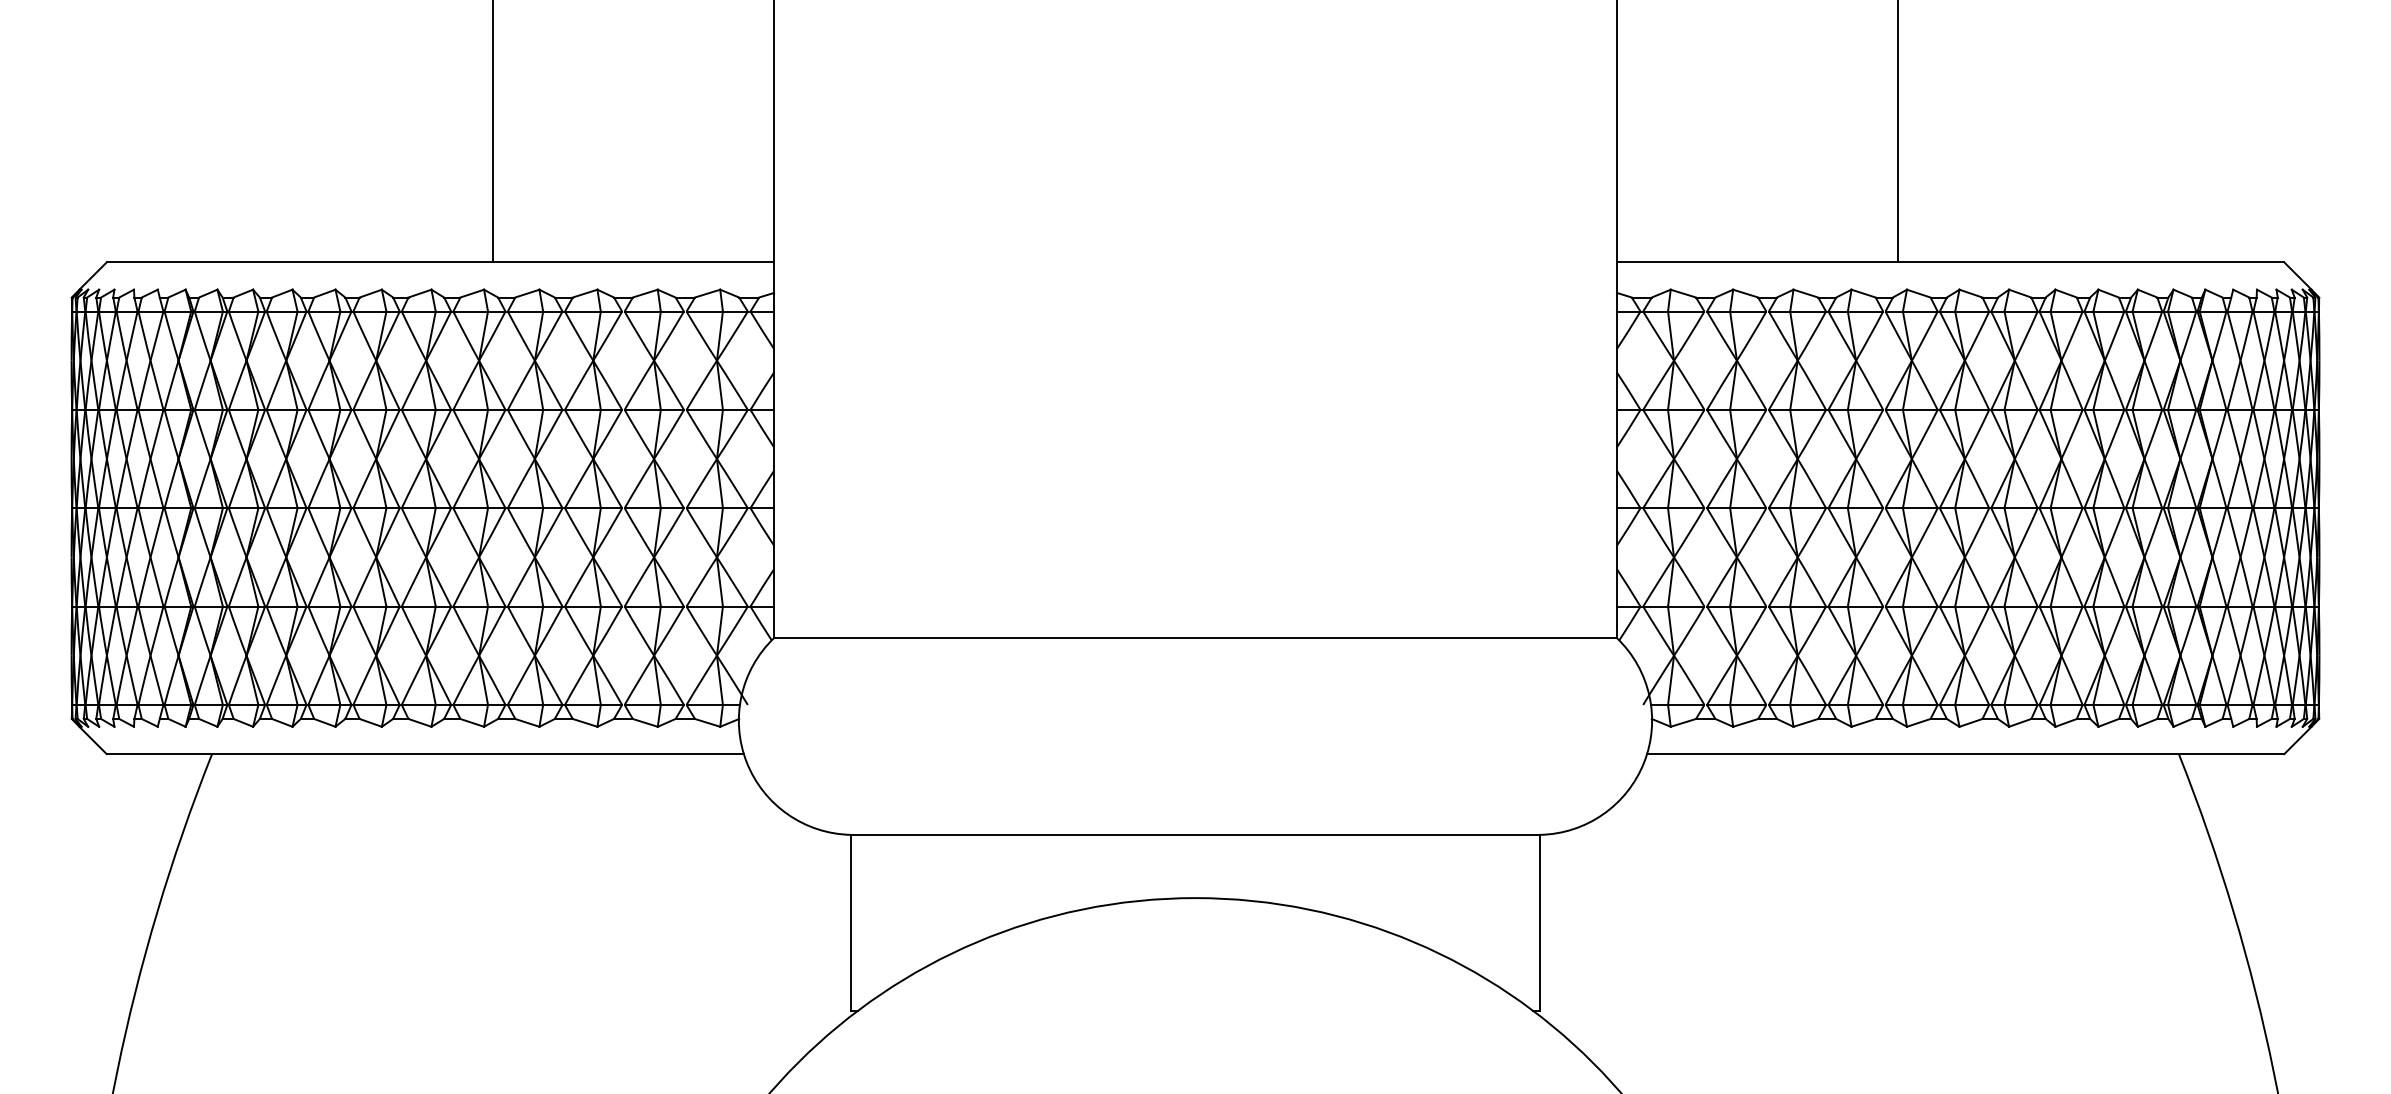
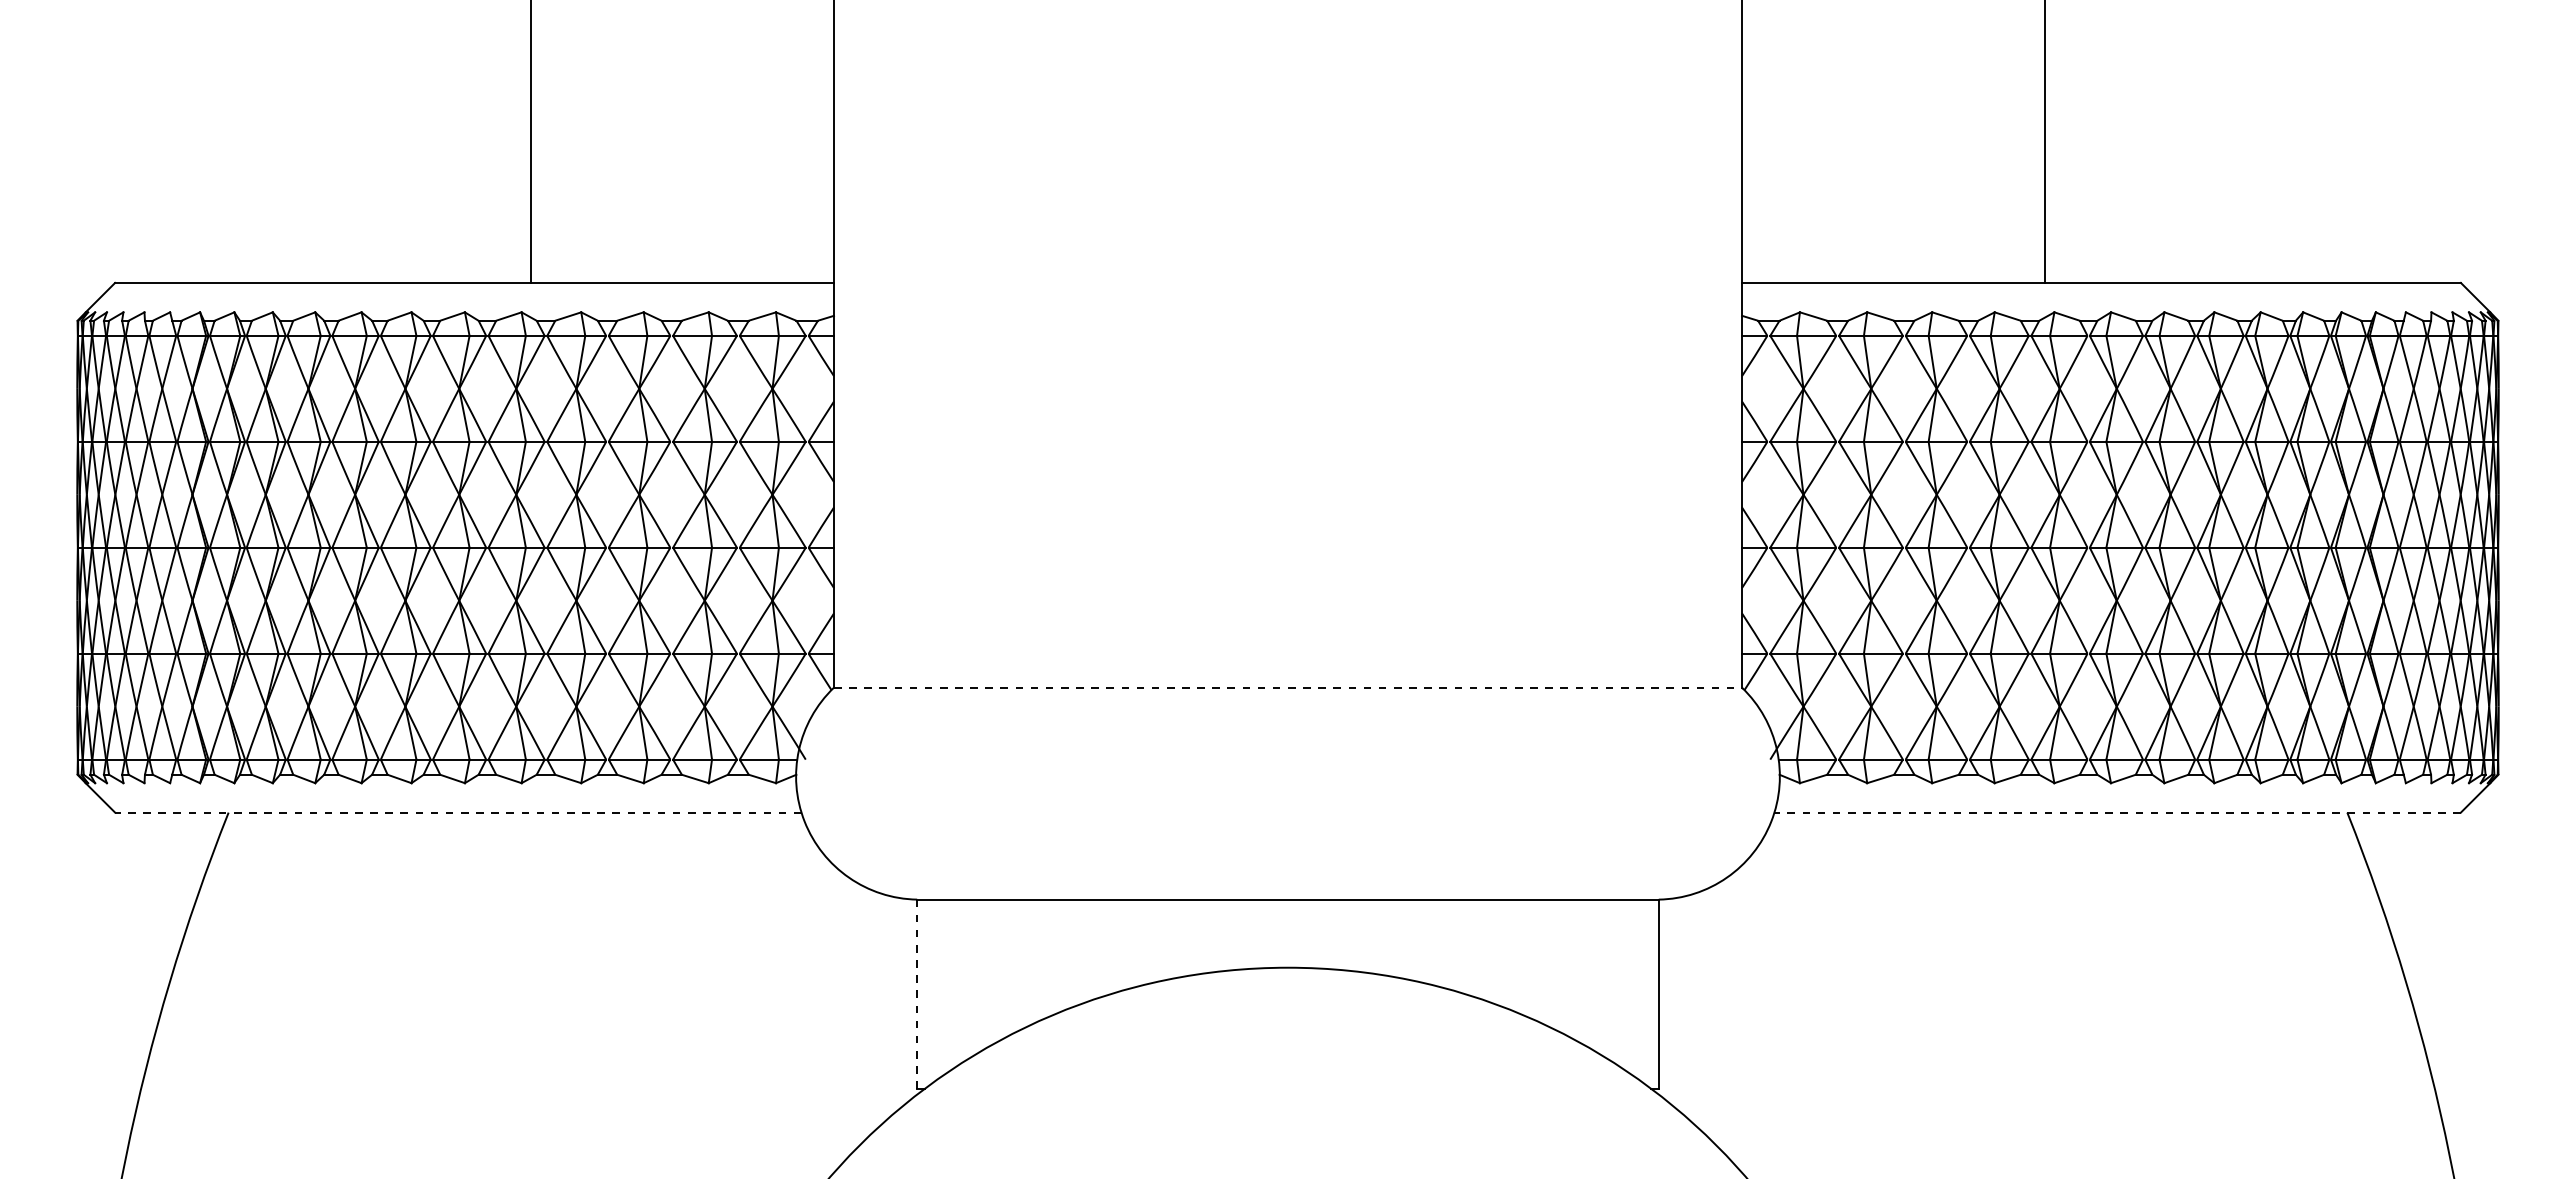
line: (1195, 637) -> (1288, 687), solid -> dashed
line: (424, 754) -> (457, 812), solid -> dashed
line: (1965, 754) -> (2117, 812), solid -> dashed
line: (851, 922) -> (917, 994), solid -> dashed

